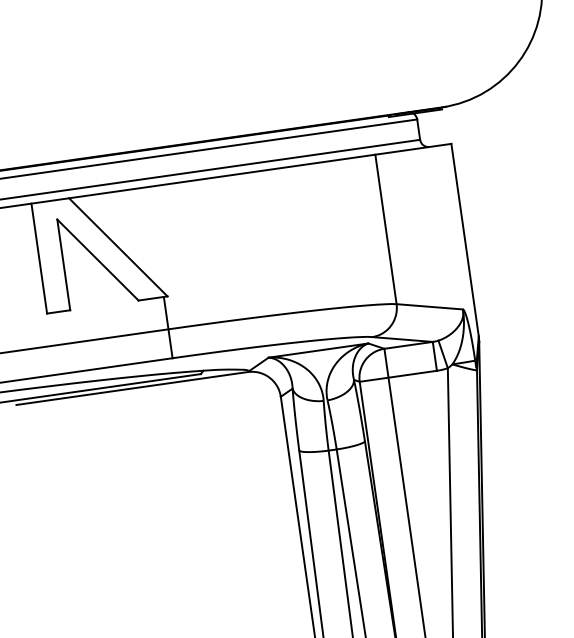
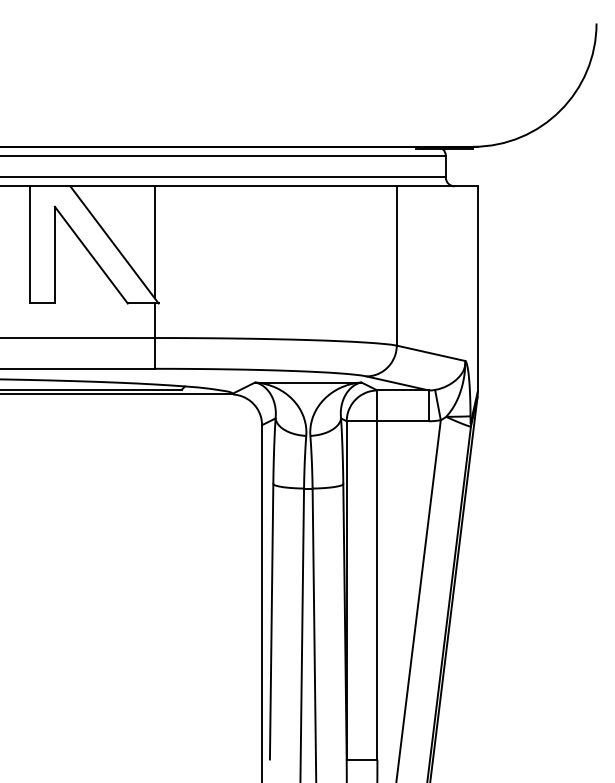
line: (155, 239) -> (154, 242), added

